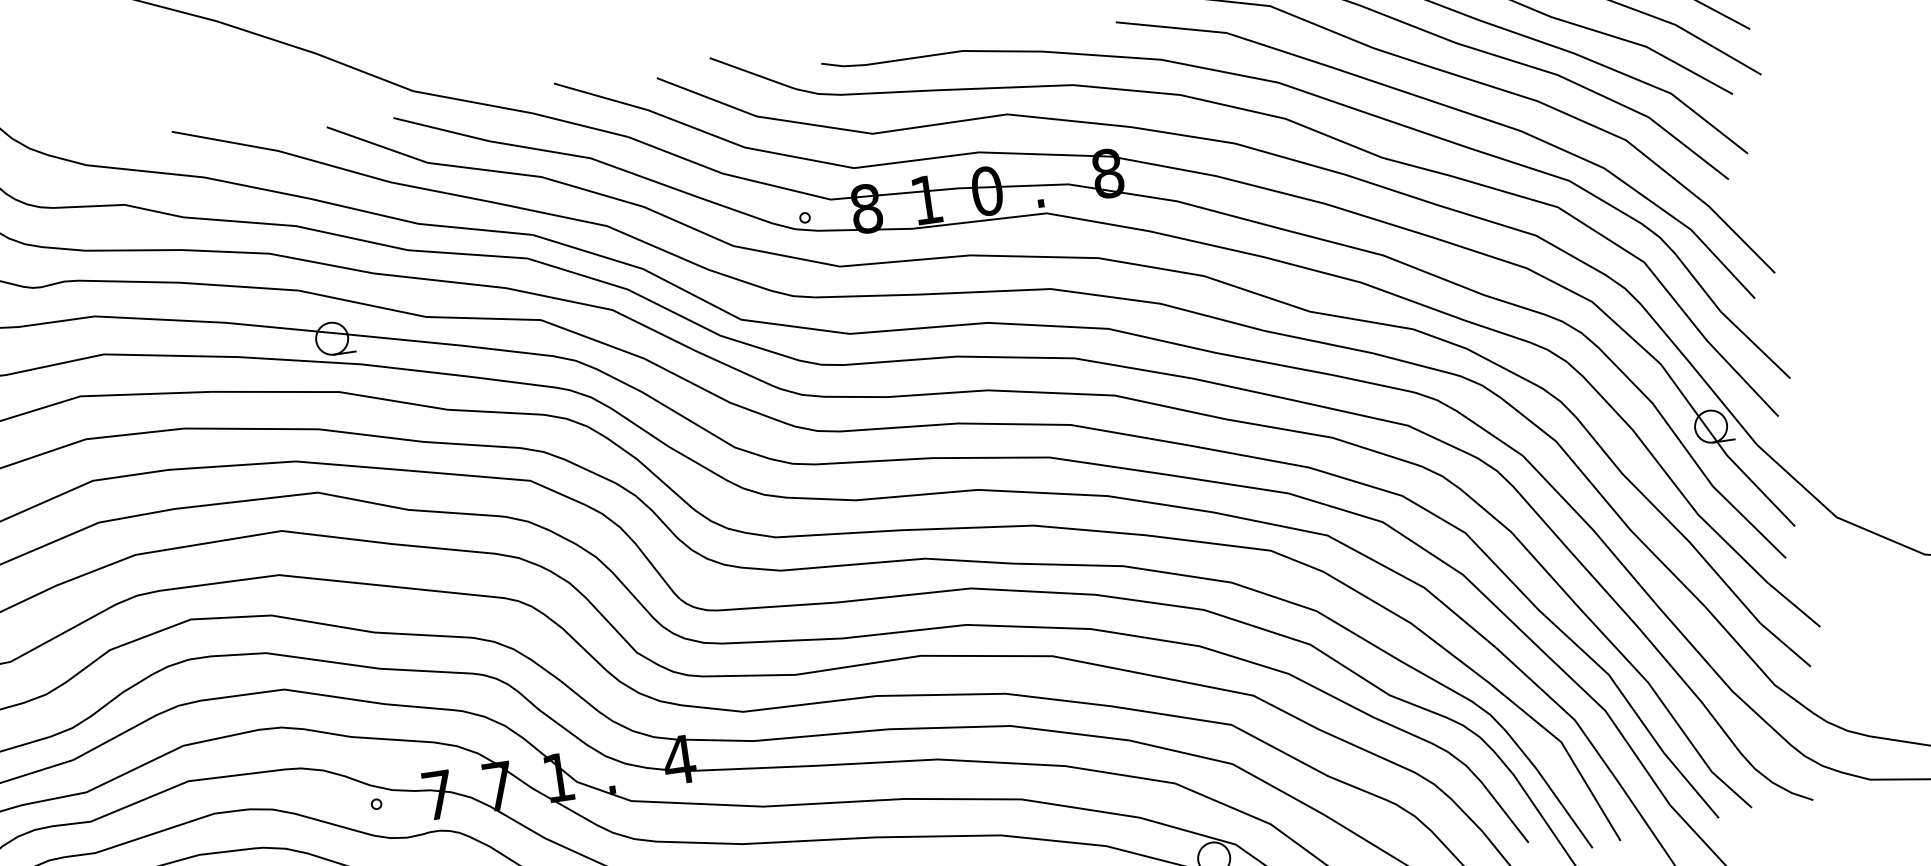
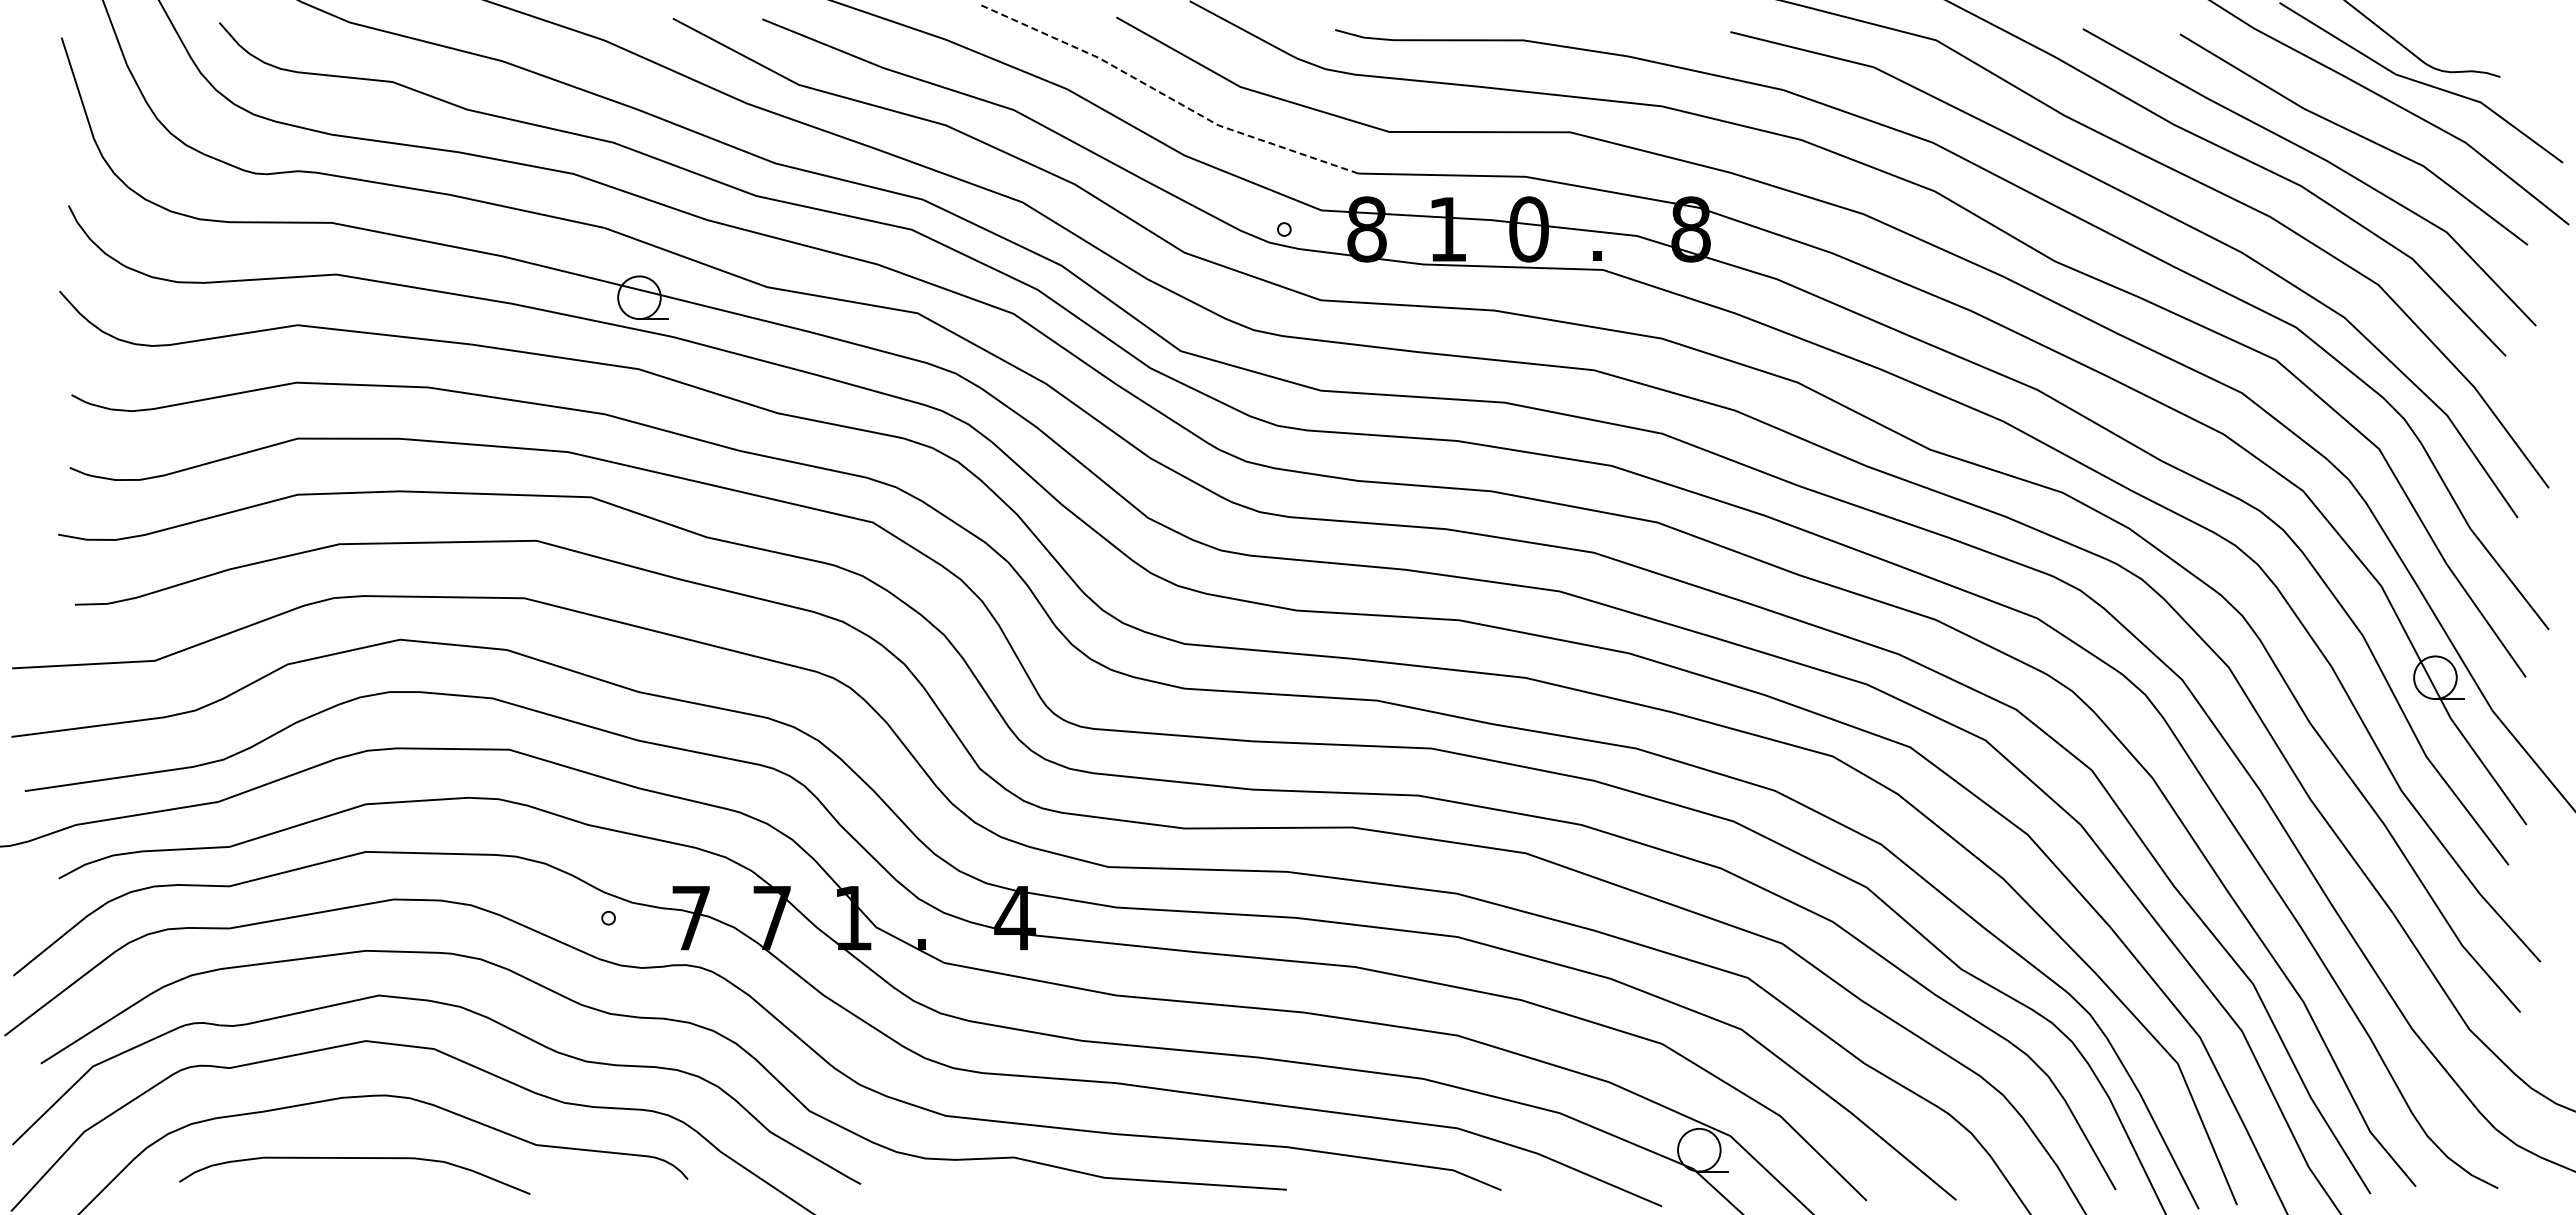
line: (701, 130) -> (1165, 95), solid -> dashed

